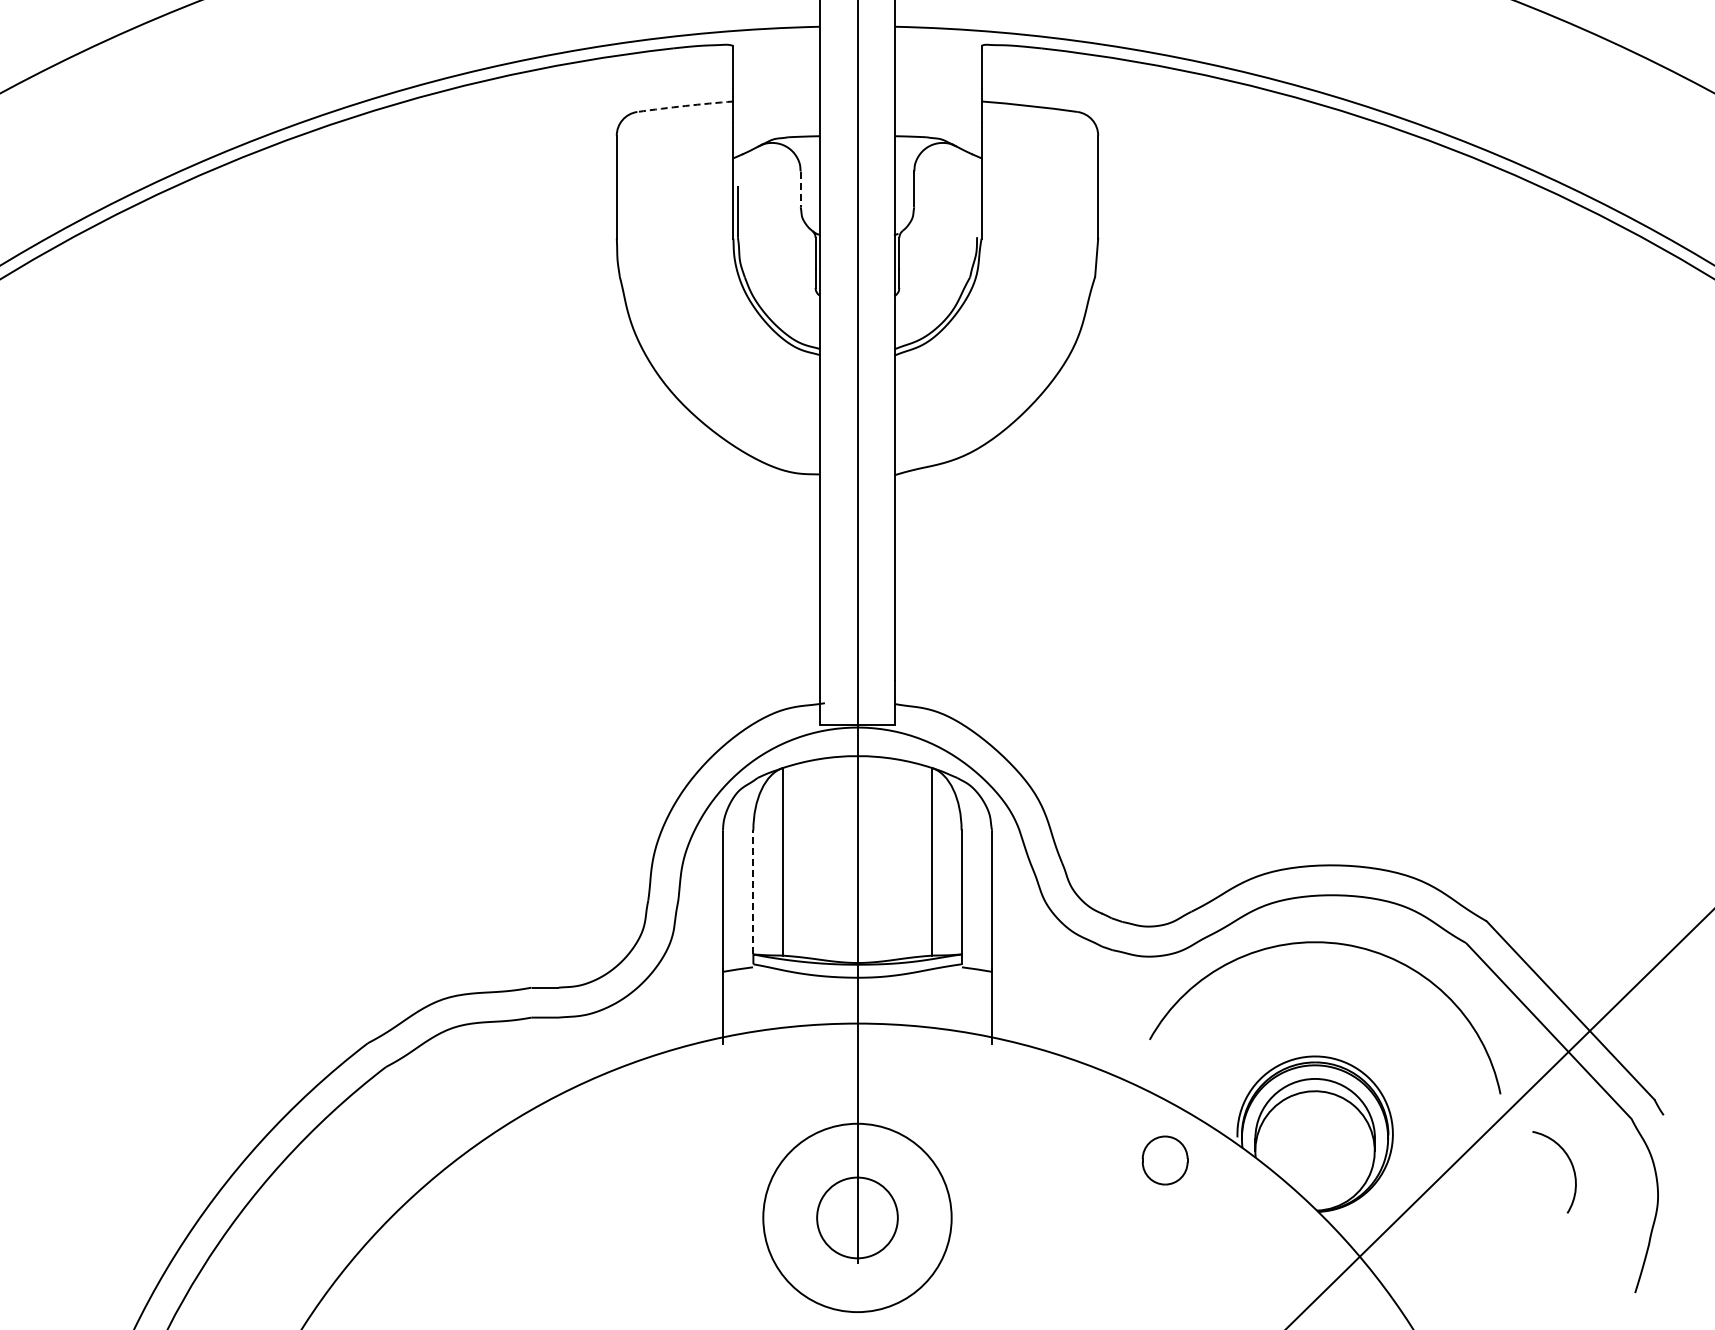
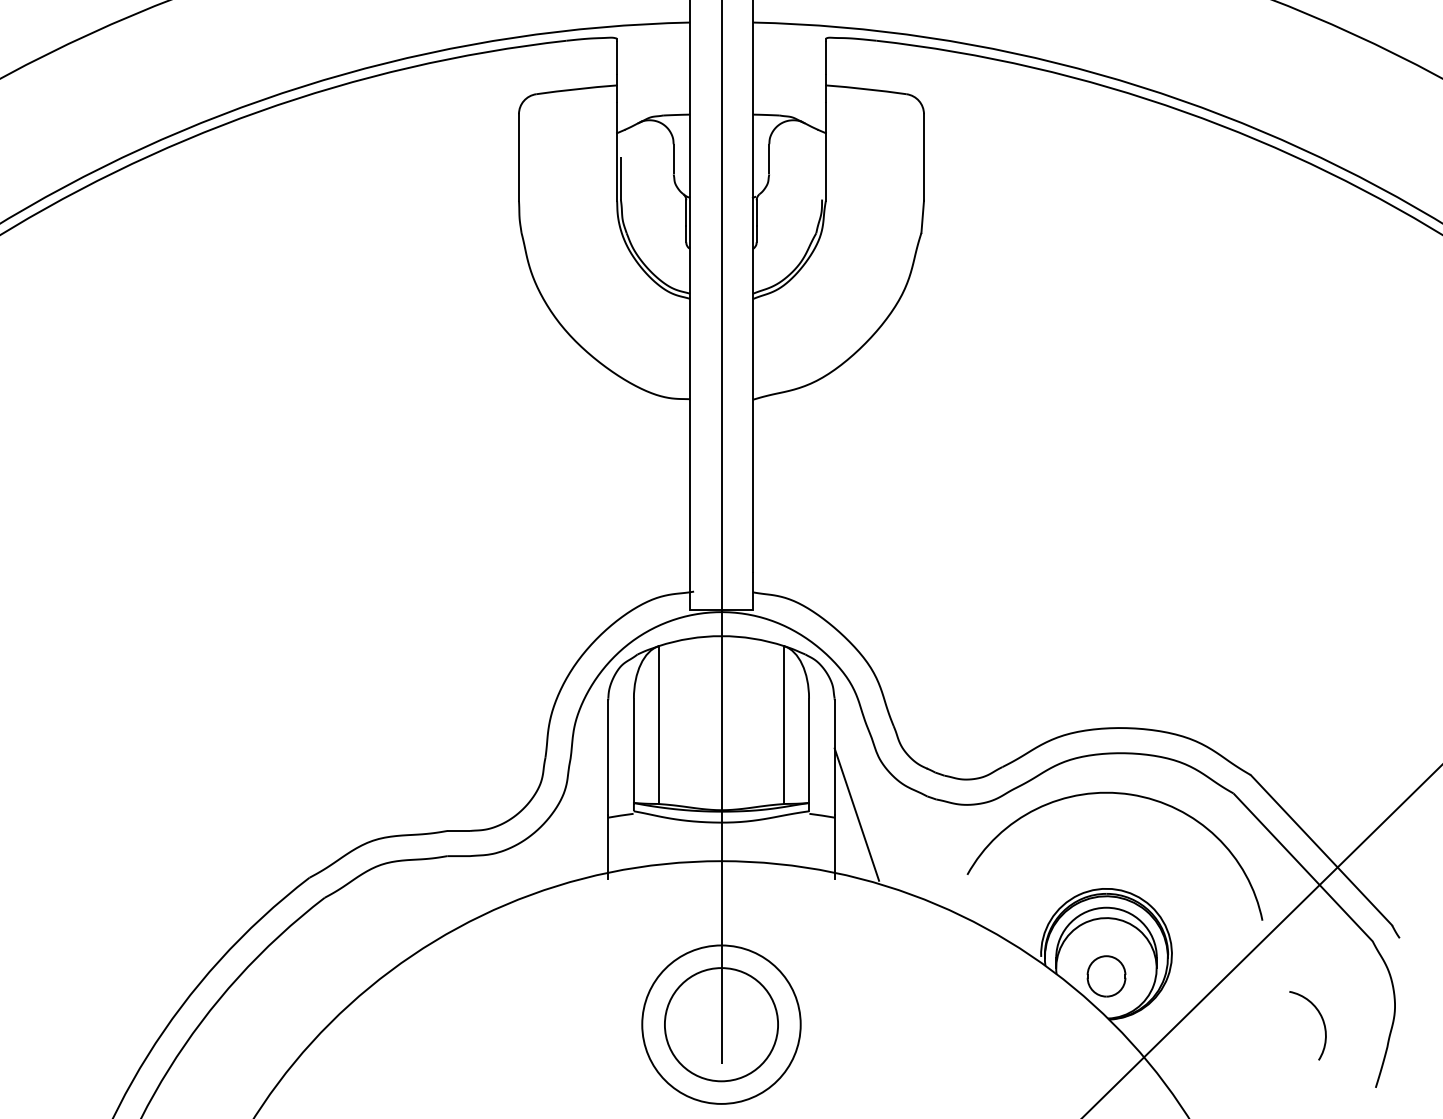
arc: (685, 106) -> (576, 89), dashed -> solid
line: (800, 188) -> (673, 158), dashed -> solid
line: (753, 891) -> (634, 750), dashed -> solid
line: (1018, 967) -> (856, 813), added
part: (1164, 1160) -> (1105, 976), moved
arc: (1572, 1169) -> (1323, 1023), moved
circle: (857, 1217) -> (721, 1024), size x1.67

